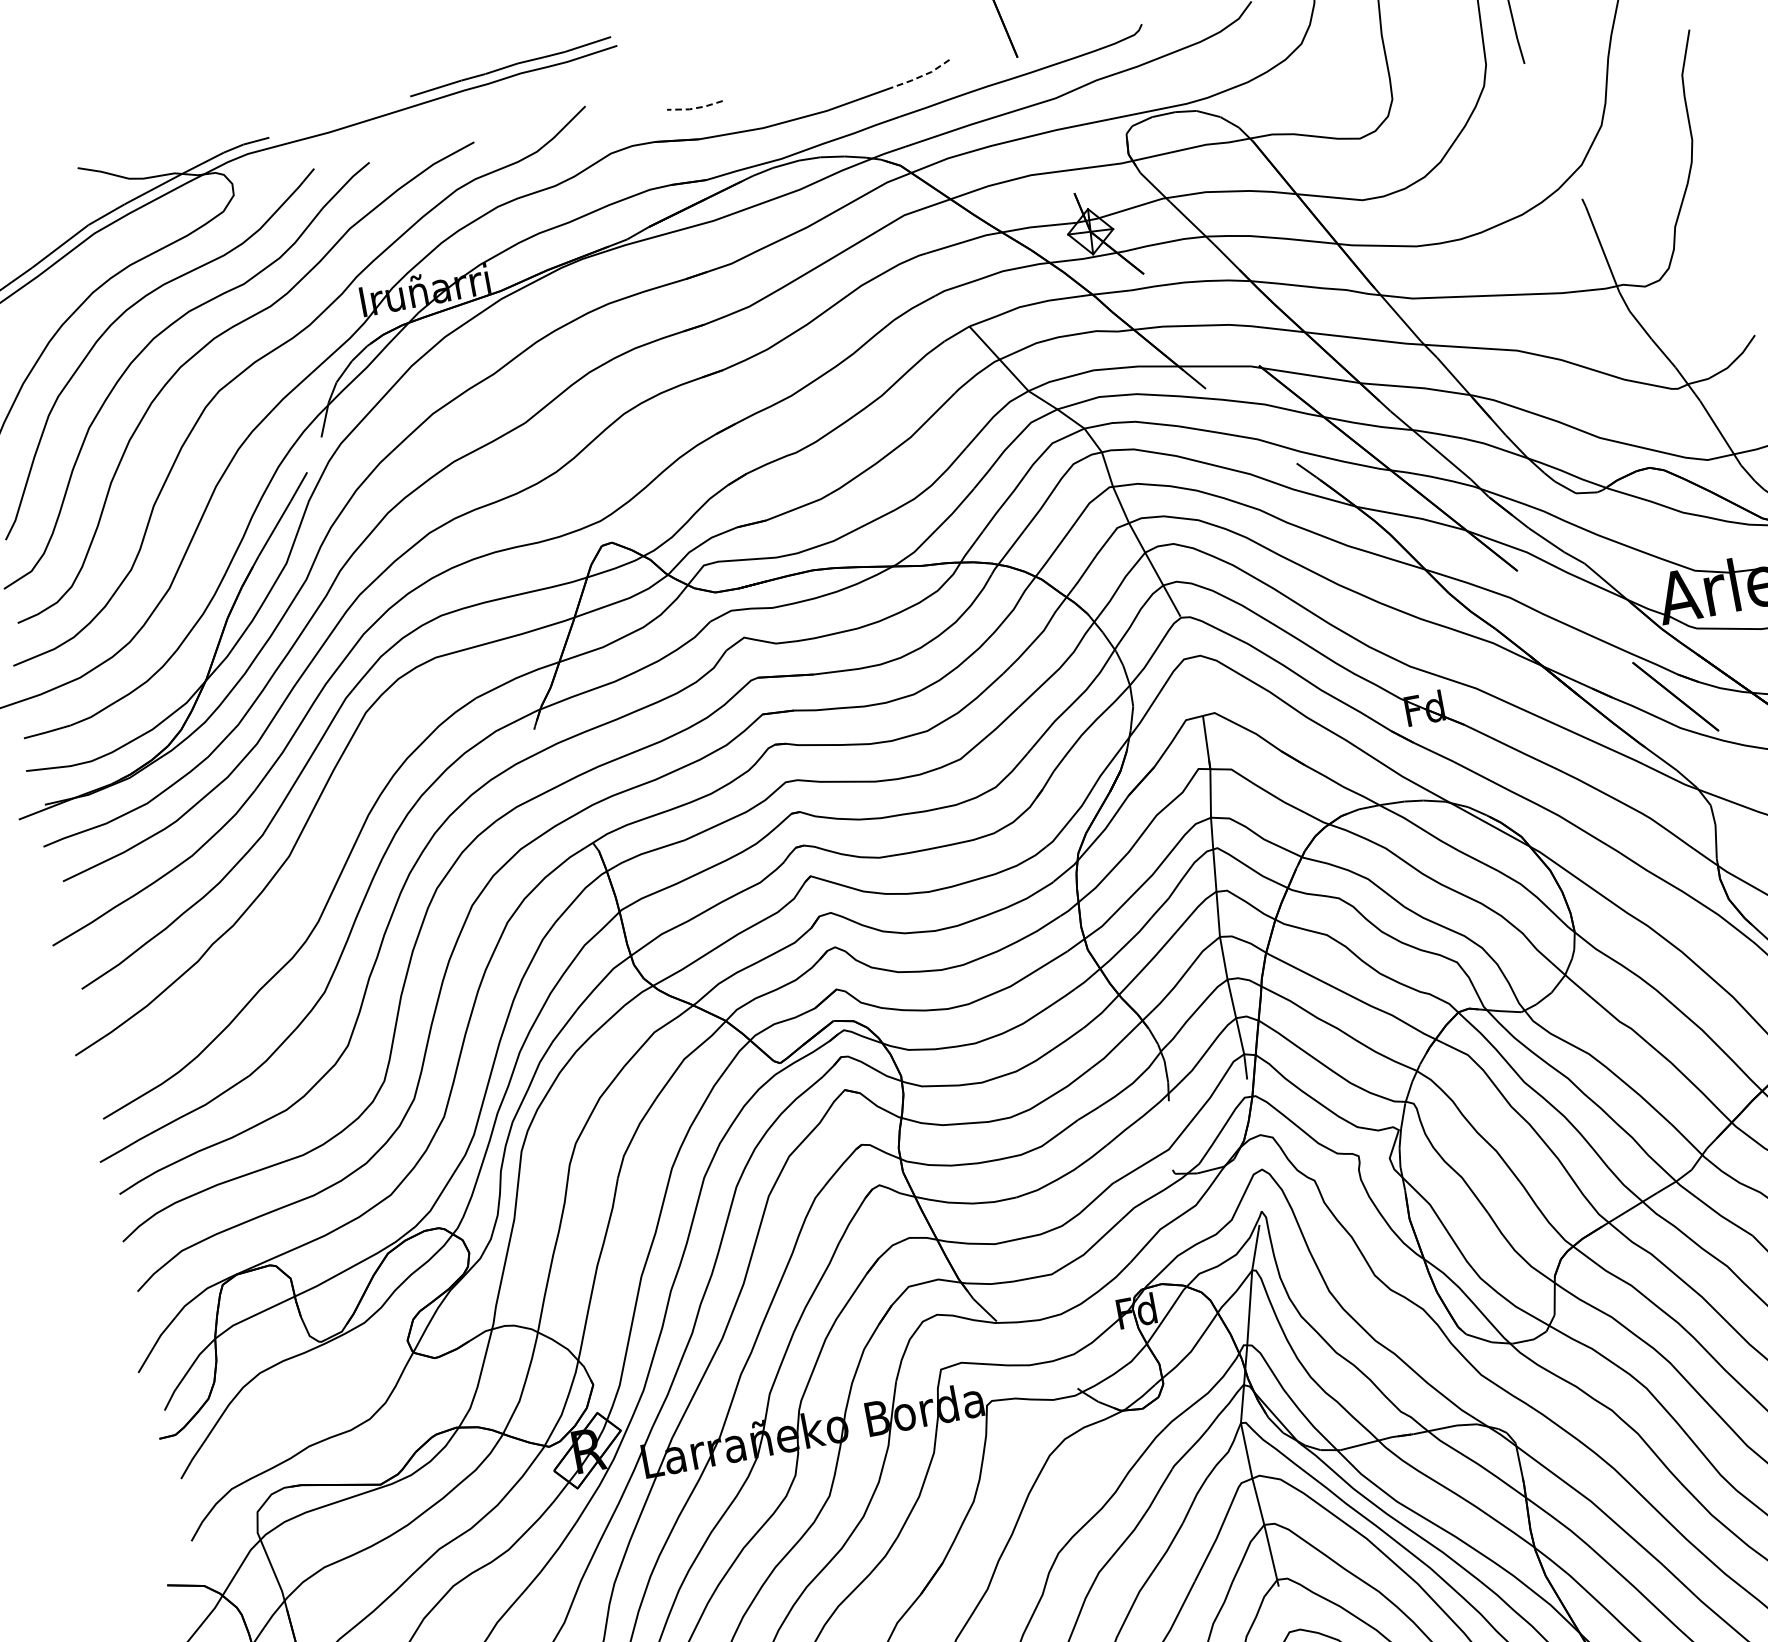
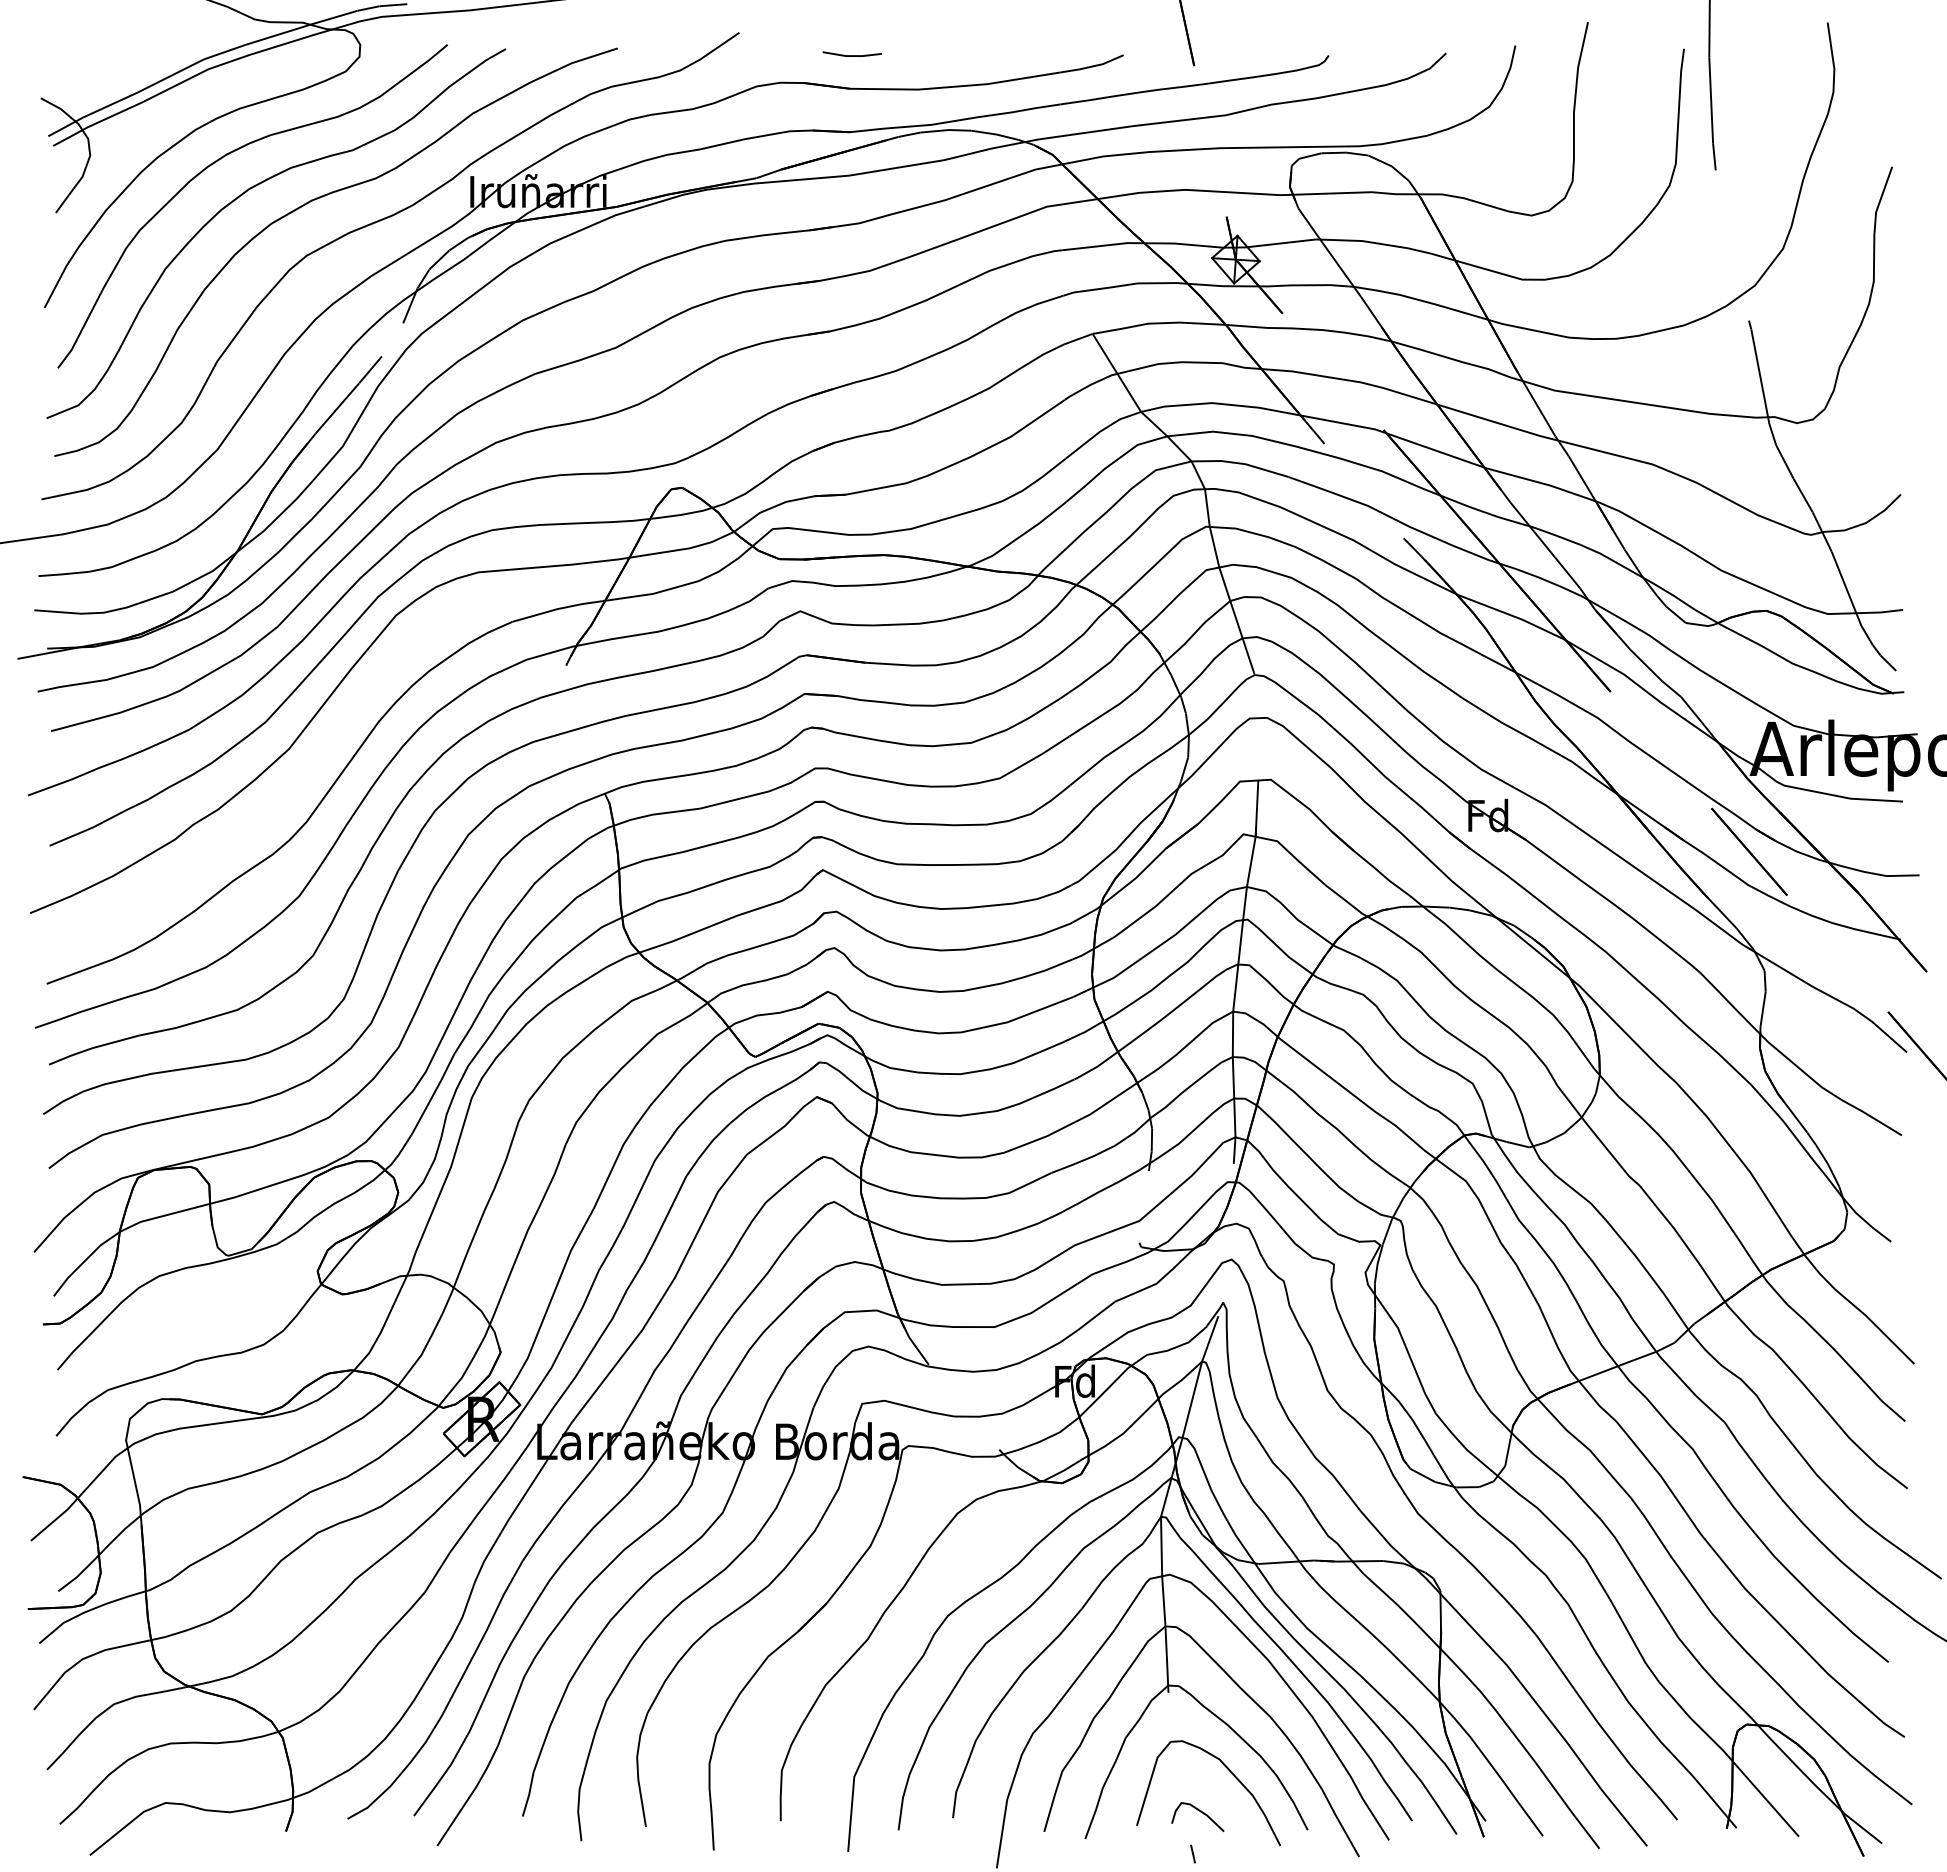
line: (922, 75) -> (1092, 66), dashed -> solid
line: (694, 108) -> (851, 56), dashed -> solid

